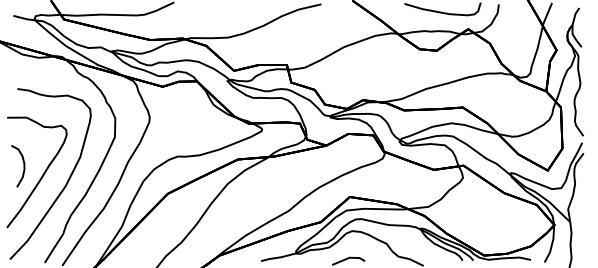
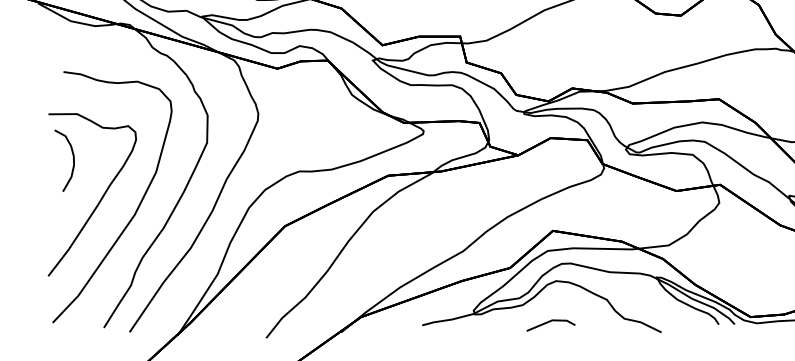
part: (18, 166) -> (65, 161), moved

